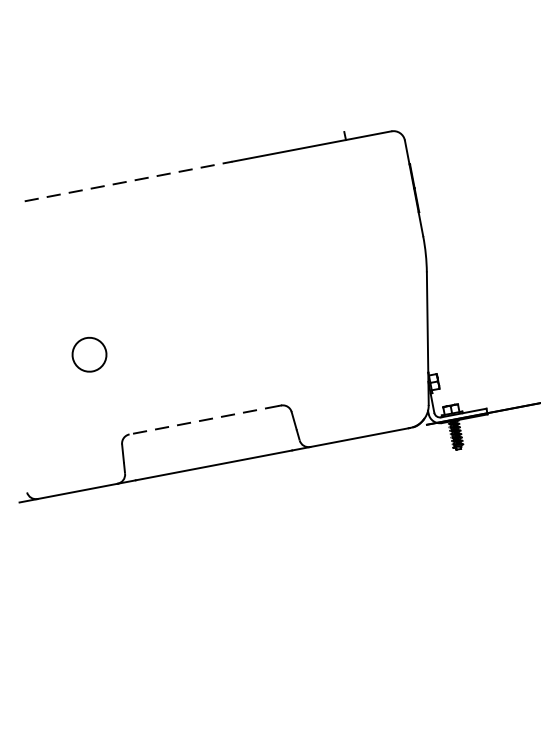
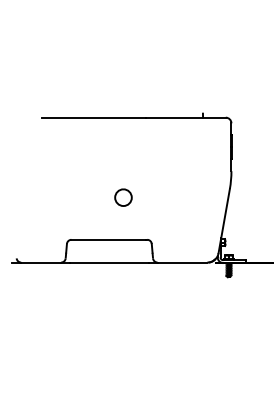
line: (128, 181) -> (94, 117), dashed -> solid
part: (89, 354) -> (123, 197), moved
line: (203, 419) -> (108, 239), dashed -> solid

